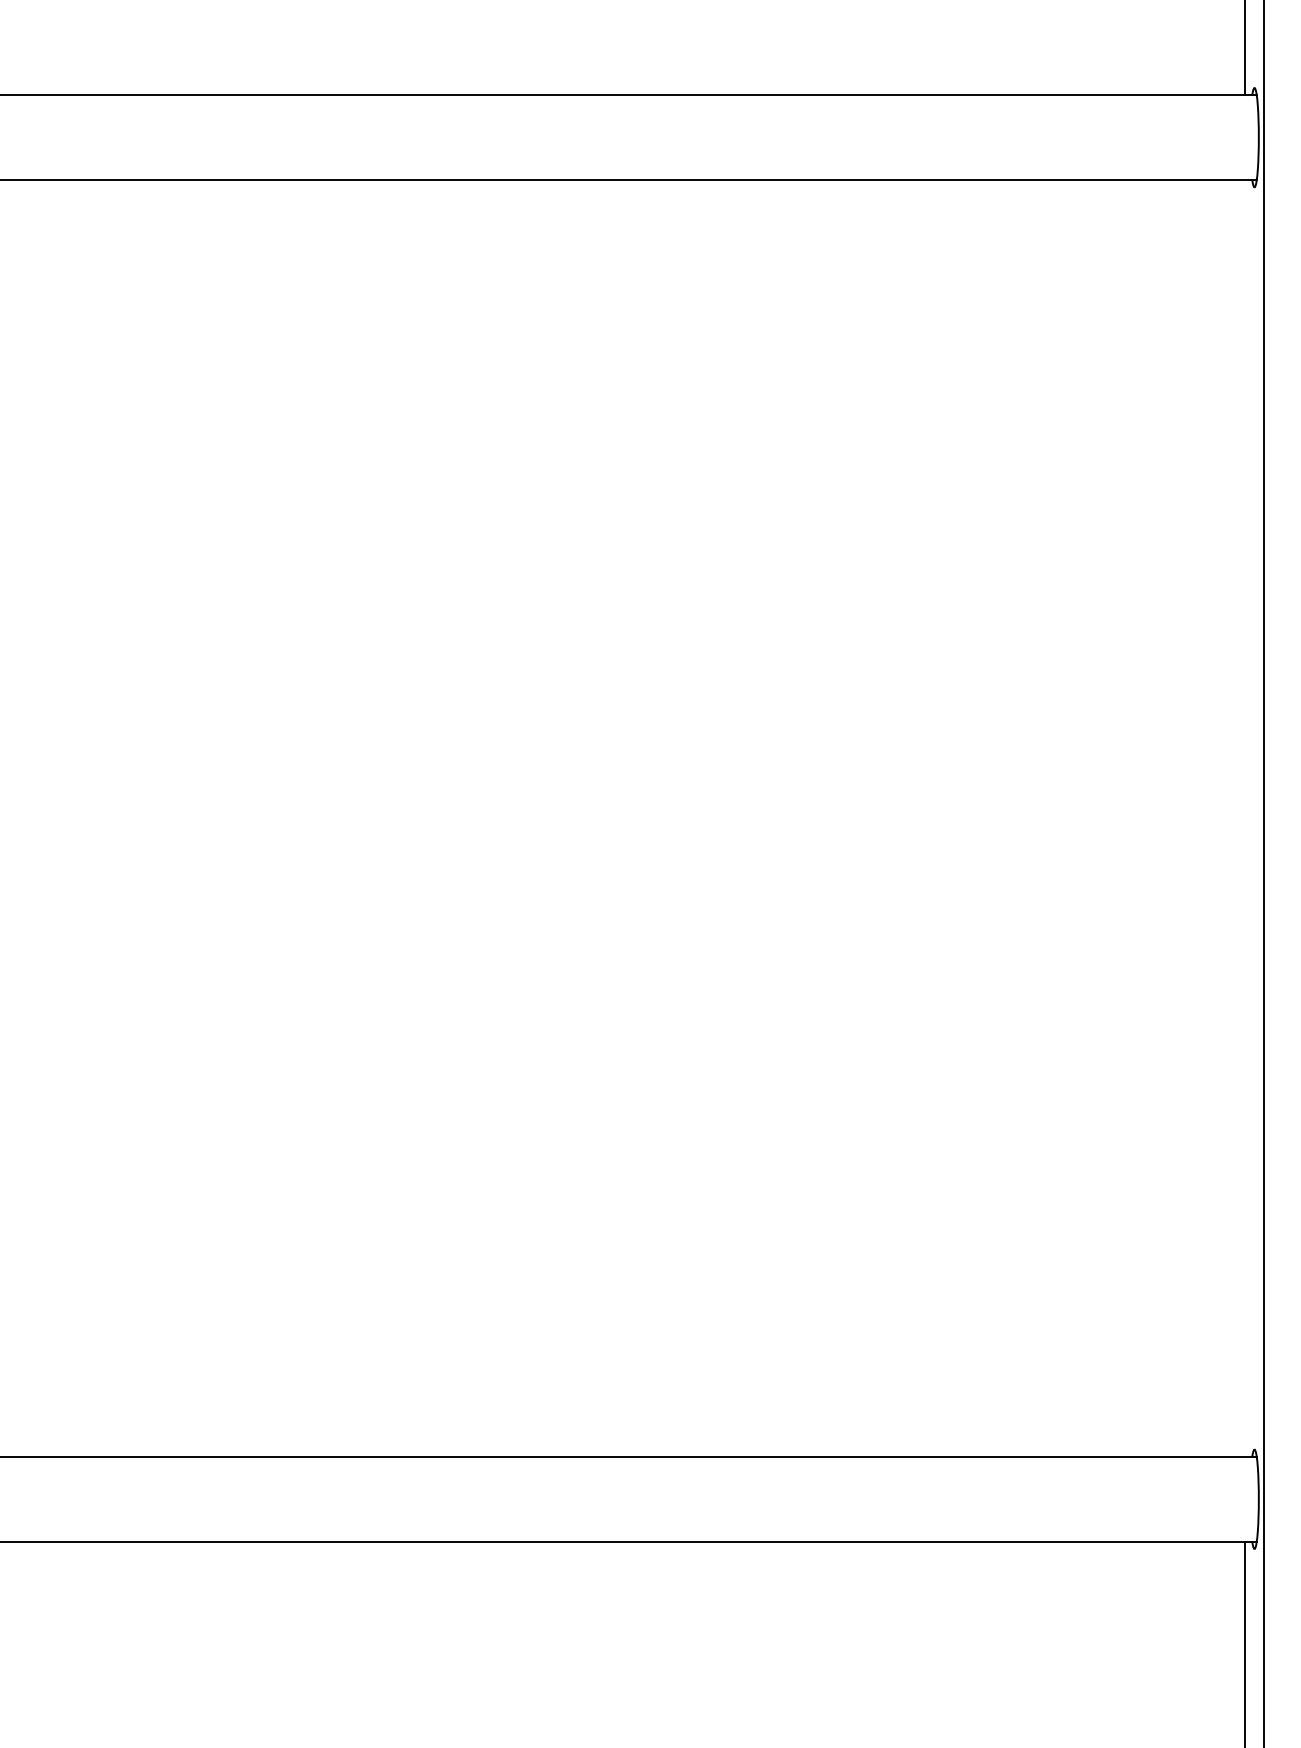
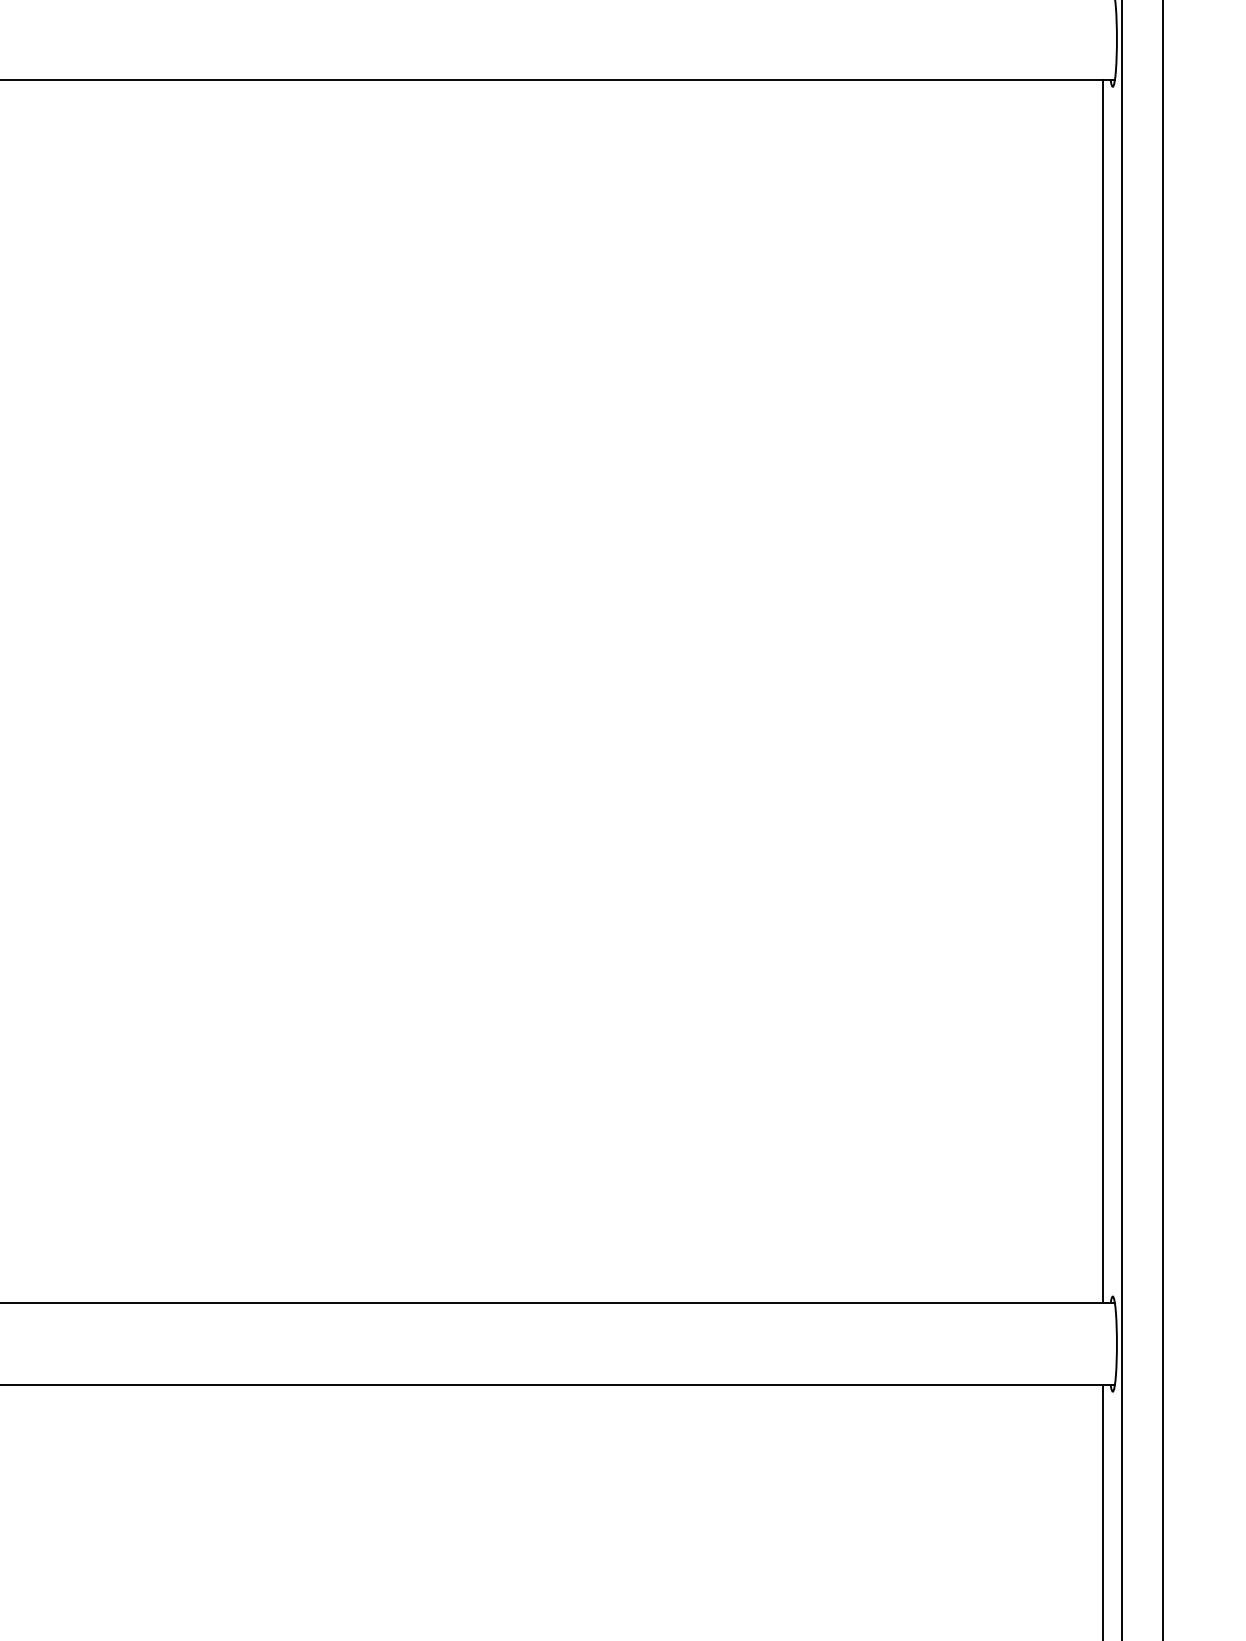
line: (1244, 818) -> (1103, 691), added

